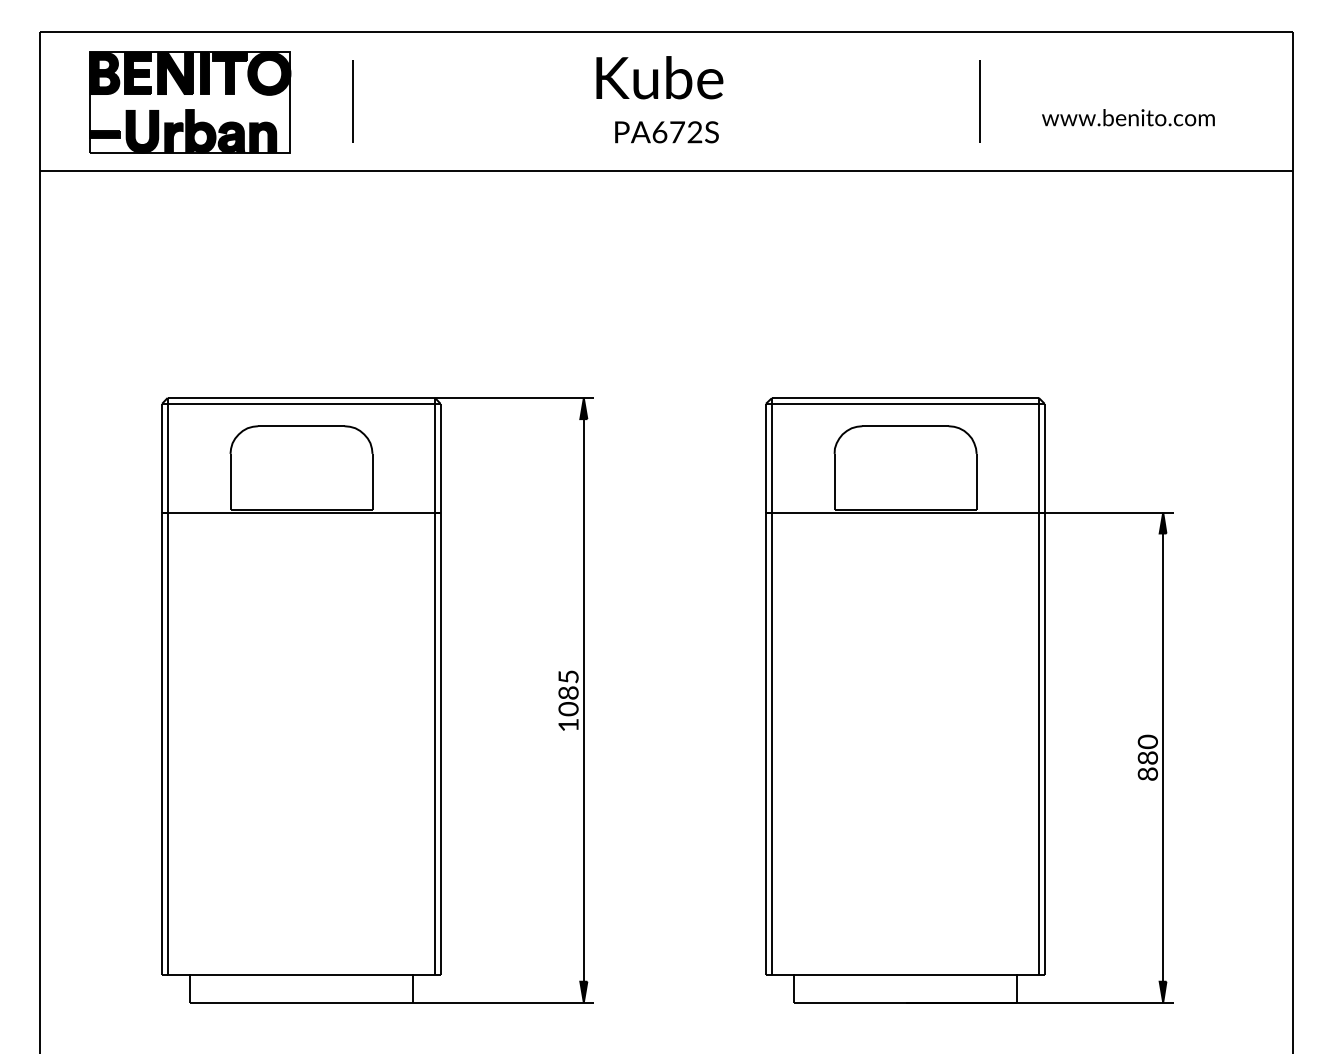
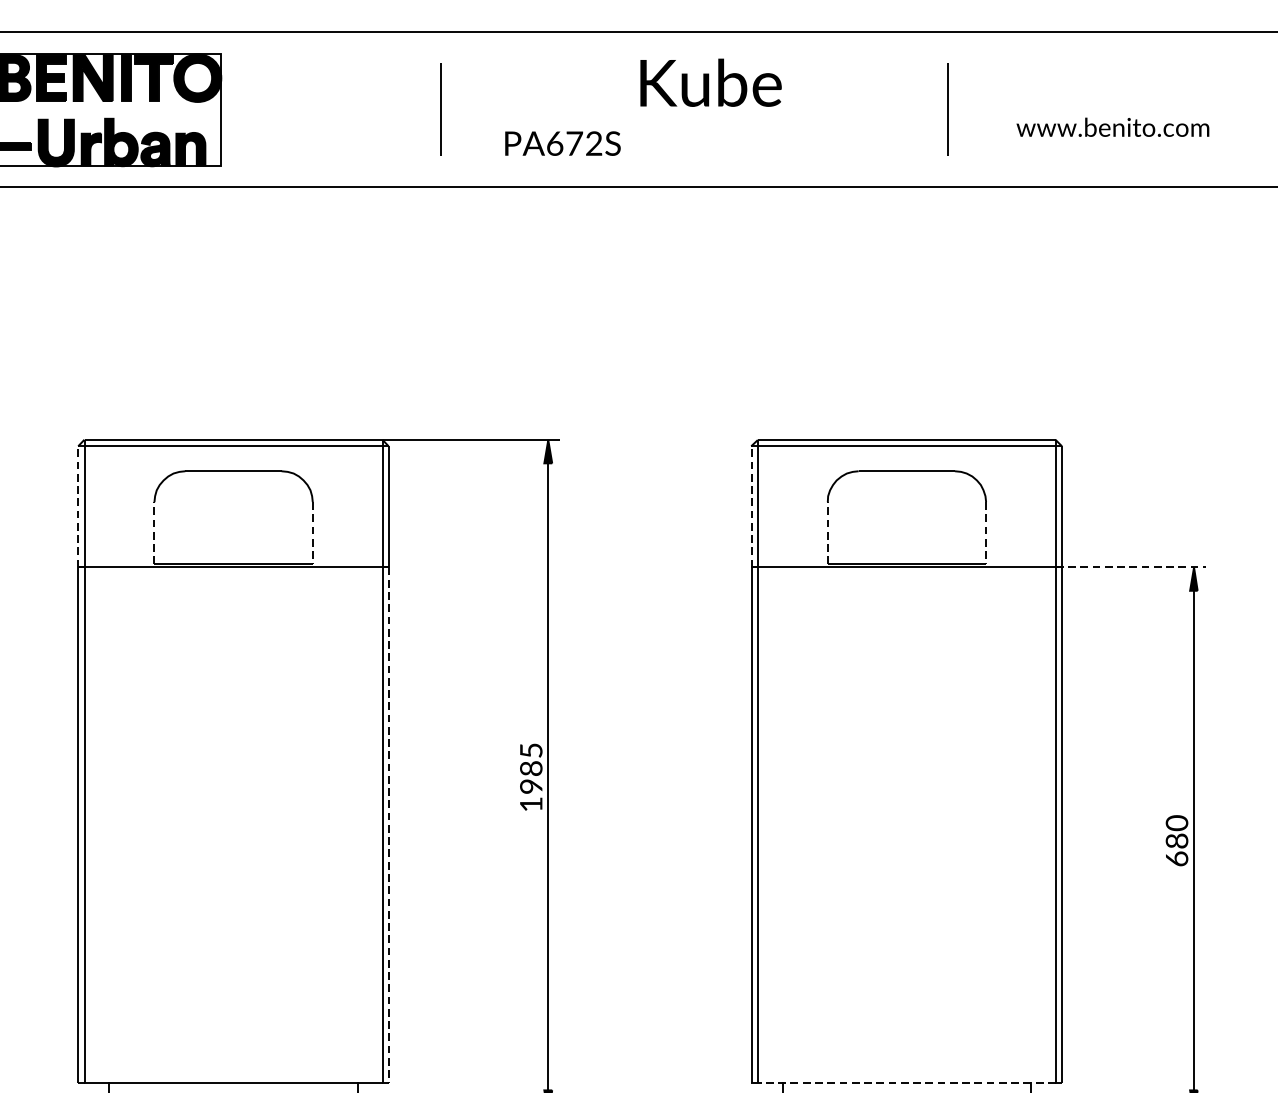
text: (659, 77) -> (710, 82), moved
line: (352, 101) -> (439, 109), moved
line: (979, 101) -> (948, 109), moved
text: (1128, 117) -> (1113, 127), moved
text: (666, 132) -> (562, 143), moved
line: (162, 458) -> (78, 507), solid -> dashed
line: (766, 458) -> (751, 507), solid -> dashed
line: (230, 481) -> (154, 532), solid -> dashed
line: (372, 481) -> (312, 532), solid -> dashed
line: (834, 481) -> (827, 532), solid -> dashed
line: (976, 481) -> (985, 532), solid -> dashed
line: (1106, 512) -> (1130, 567), solid -> dashed
text: (569, 709) -> (532, 786), 1085 -> 1985
line: (440, 744) -> (388, 825), solid -> dashed
text: (1147, 773) -> (1176, 858), 880 -> 680
line: (905, 974) -> (906, 1082), solid -> dashed

